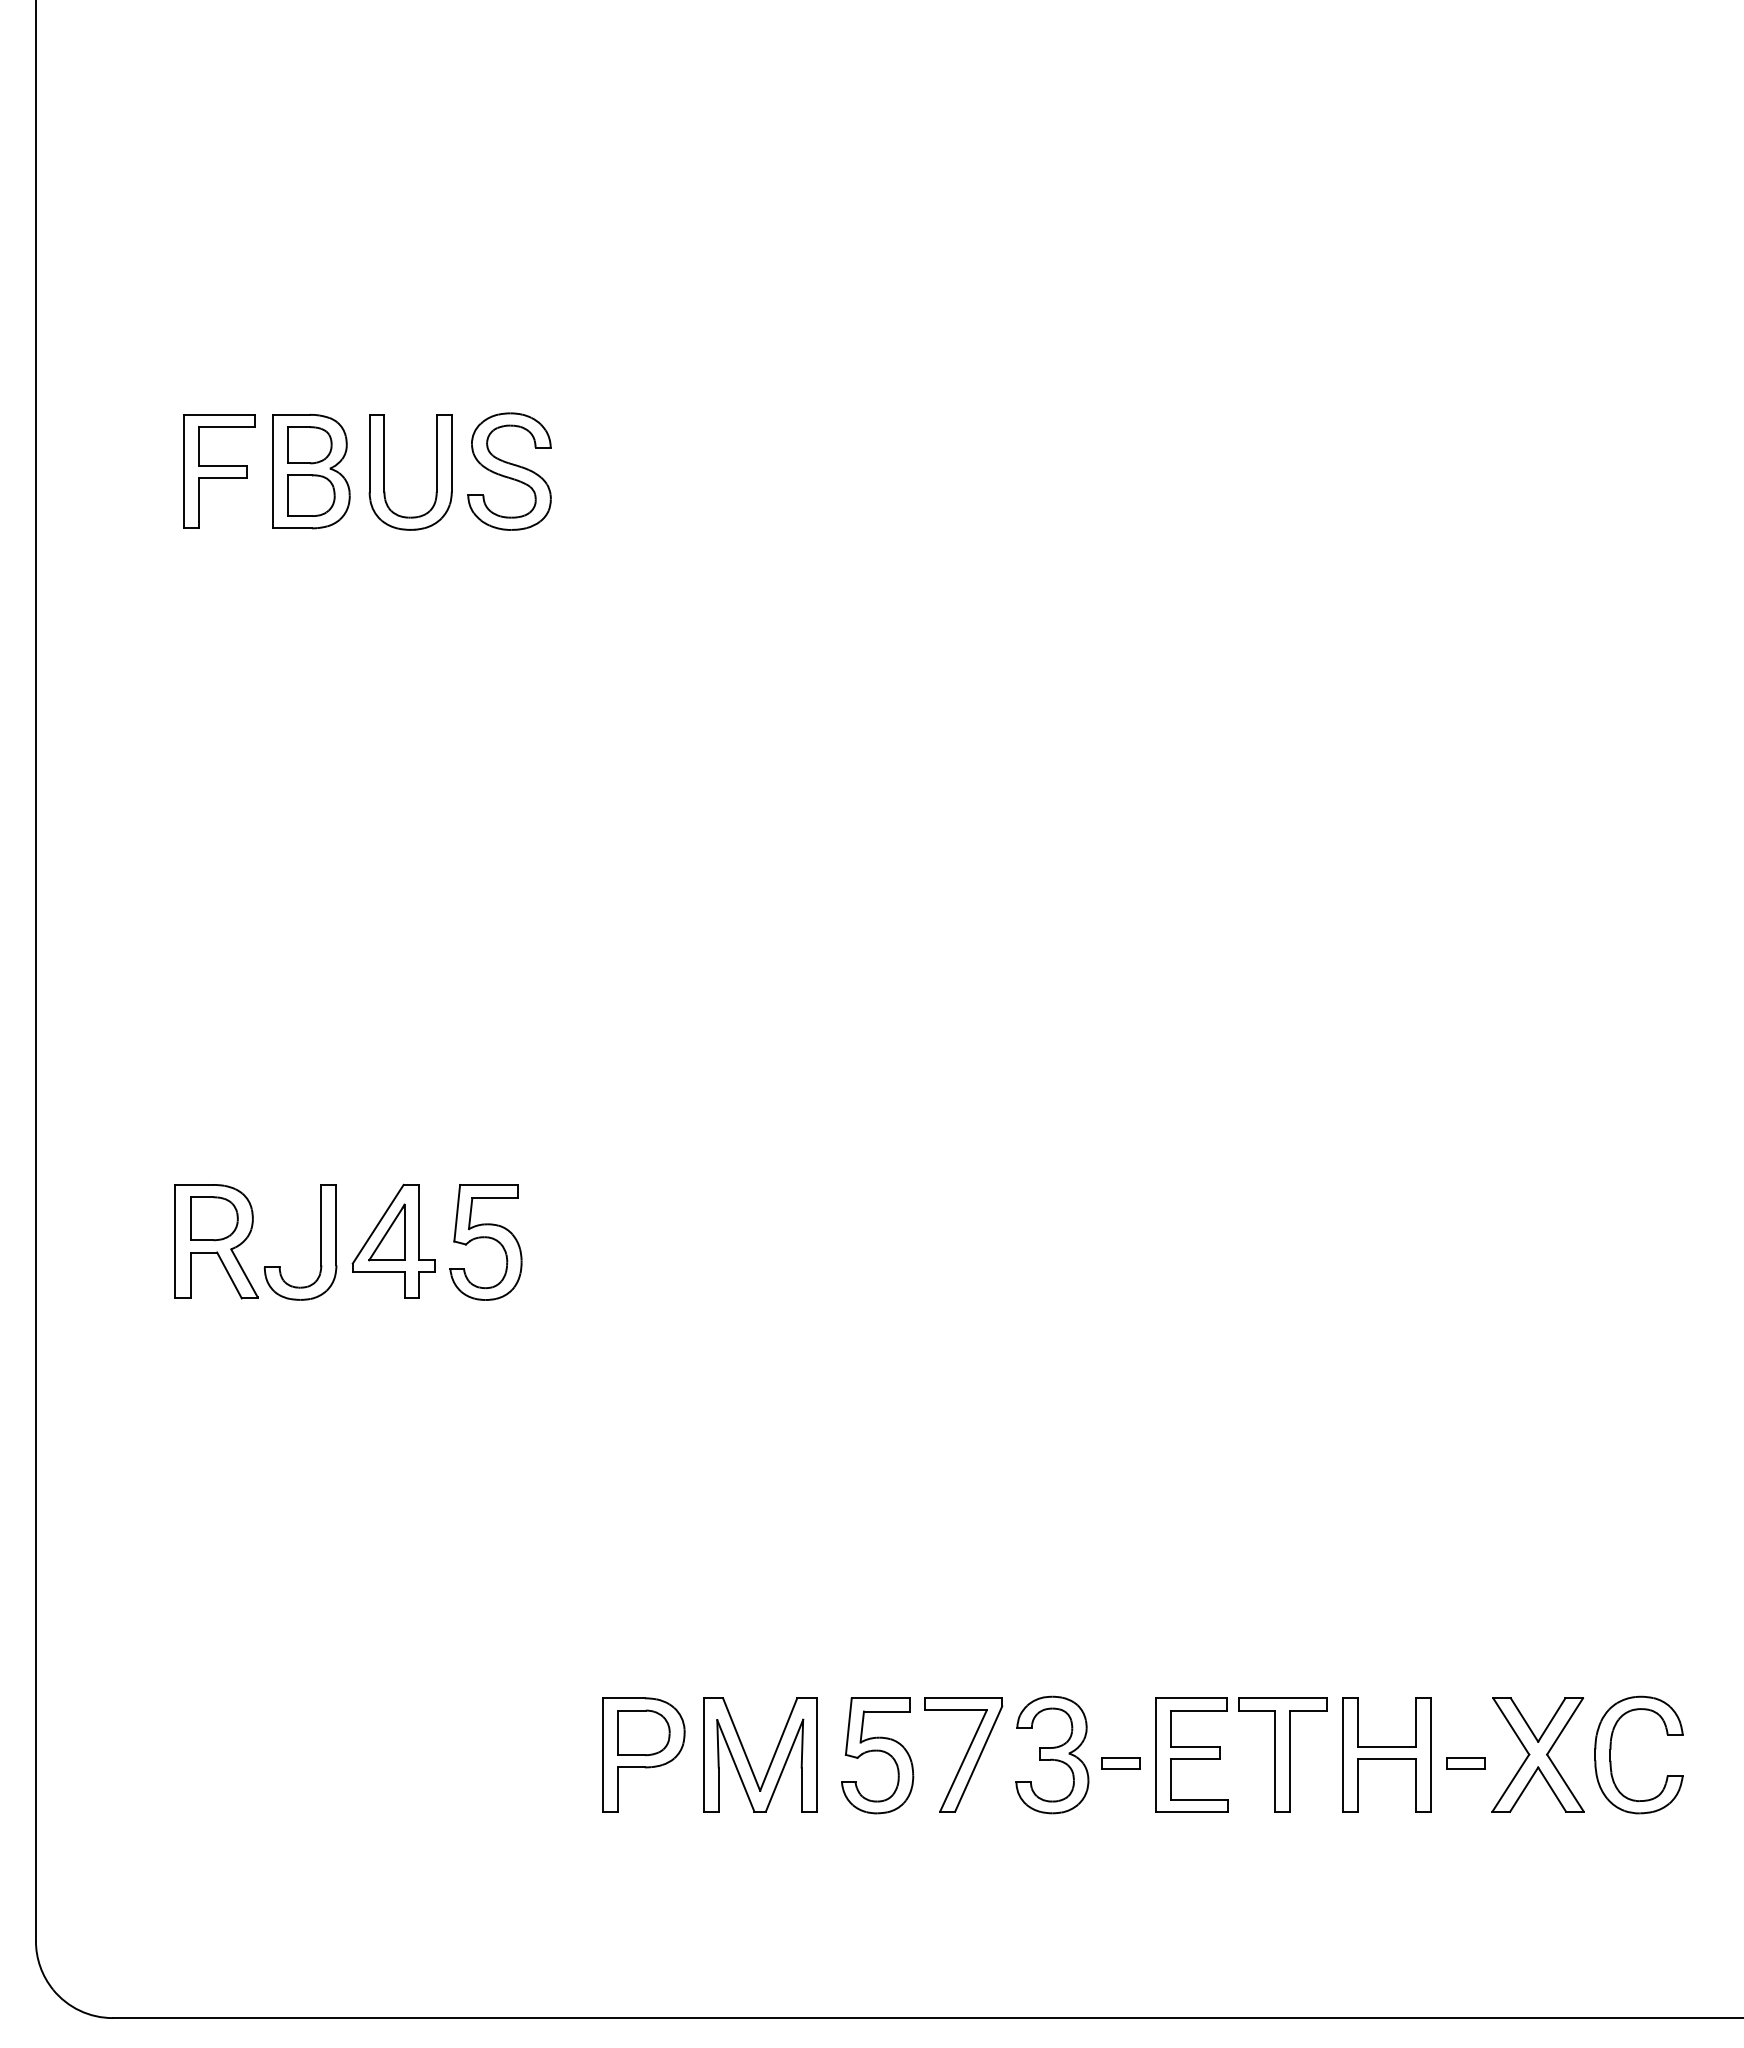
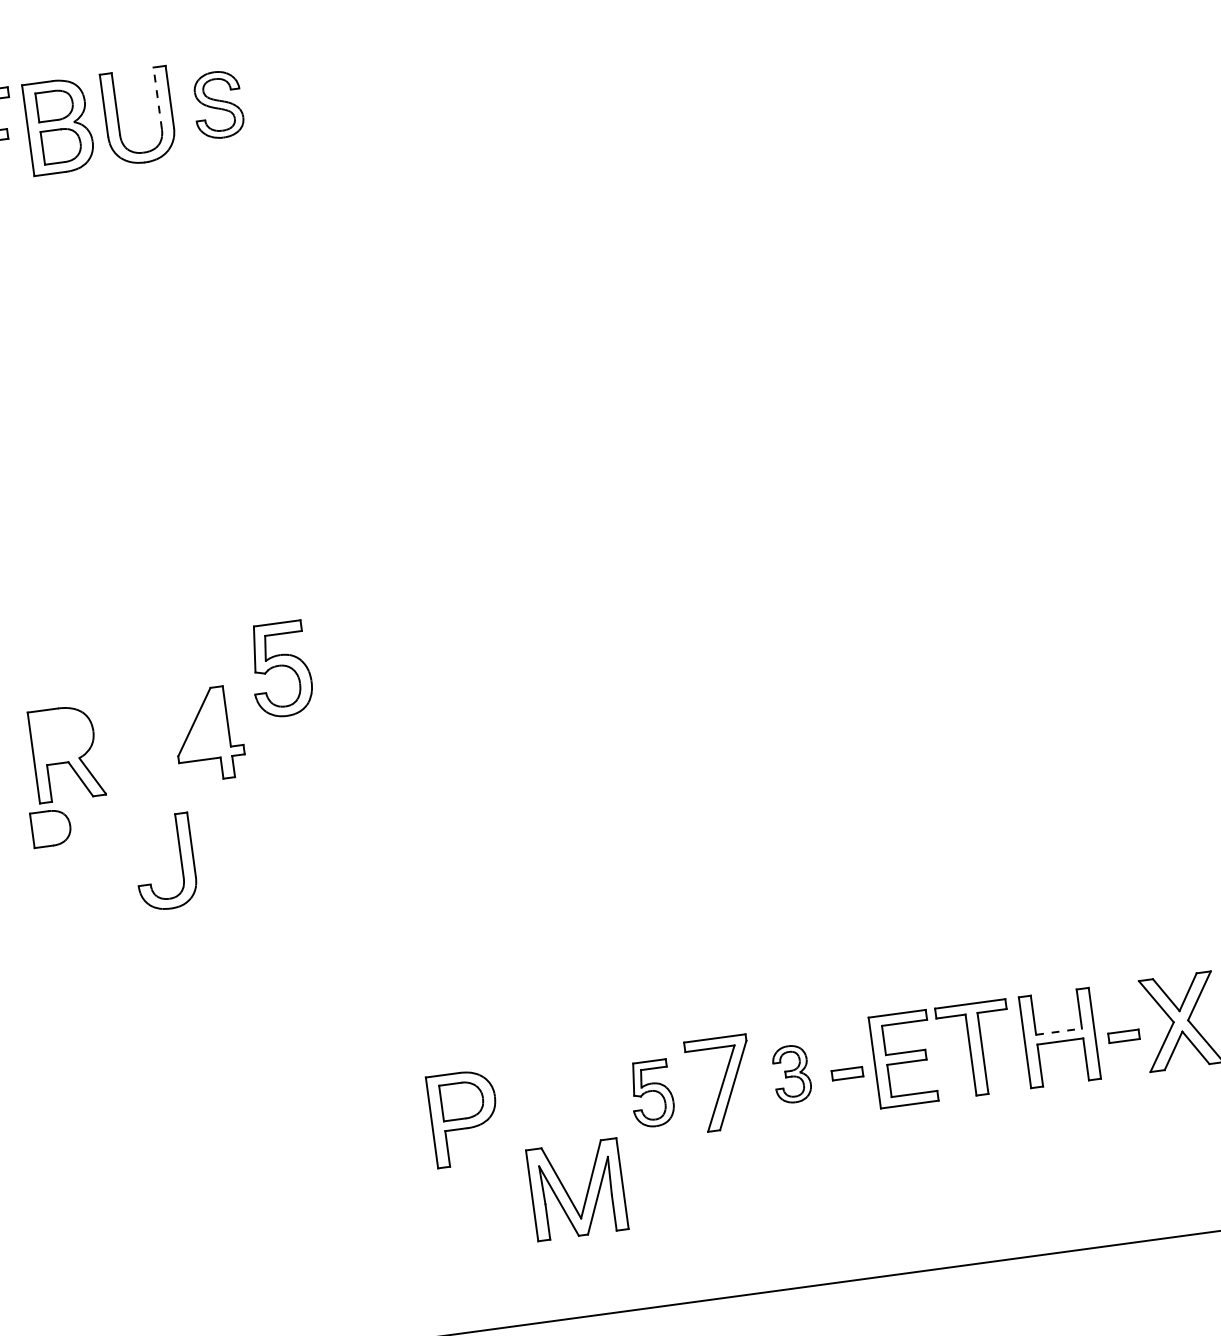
line: (436, 452) -> (157, 97), solid -> dashed
part: (509, 471) -> (218, 104), size x0.7
part: (214, 1218) -> (51, 828), moved
part: (386, 1232) -> (201, 727), removed
part: (320, 1242) -> (180, 860), moved
part: (485, 1242) -> (280, 669), moved
line: (1386, 1747) -> (1058, 1032), solid -> dashed
part: (1052, 1754) -> (791, 1073), size x0.6
part: (877, 1755) -> (651, 1093), size x0.7
part: (771, 1759) -> (586, 1192), moved

